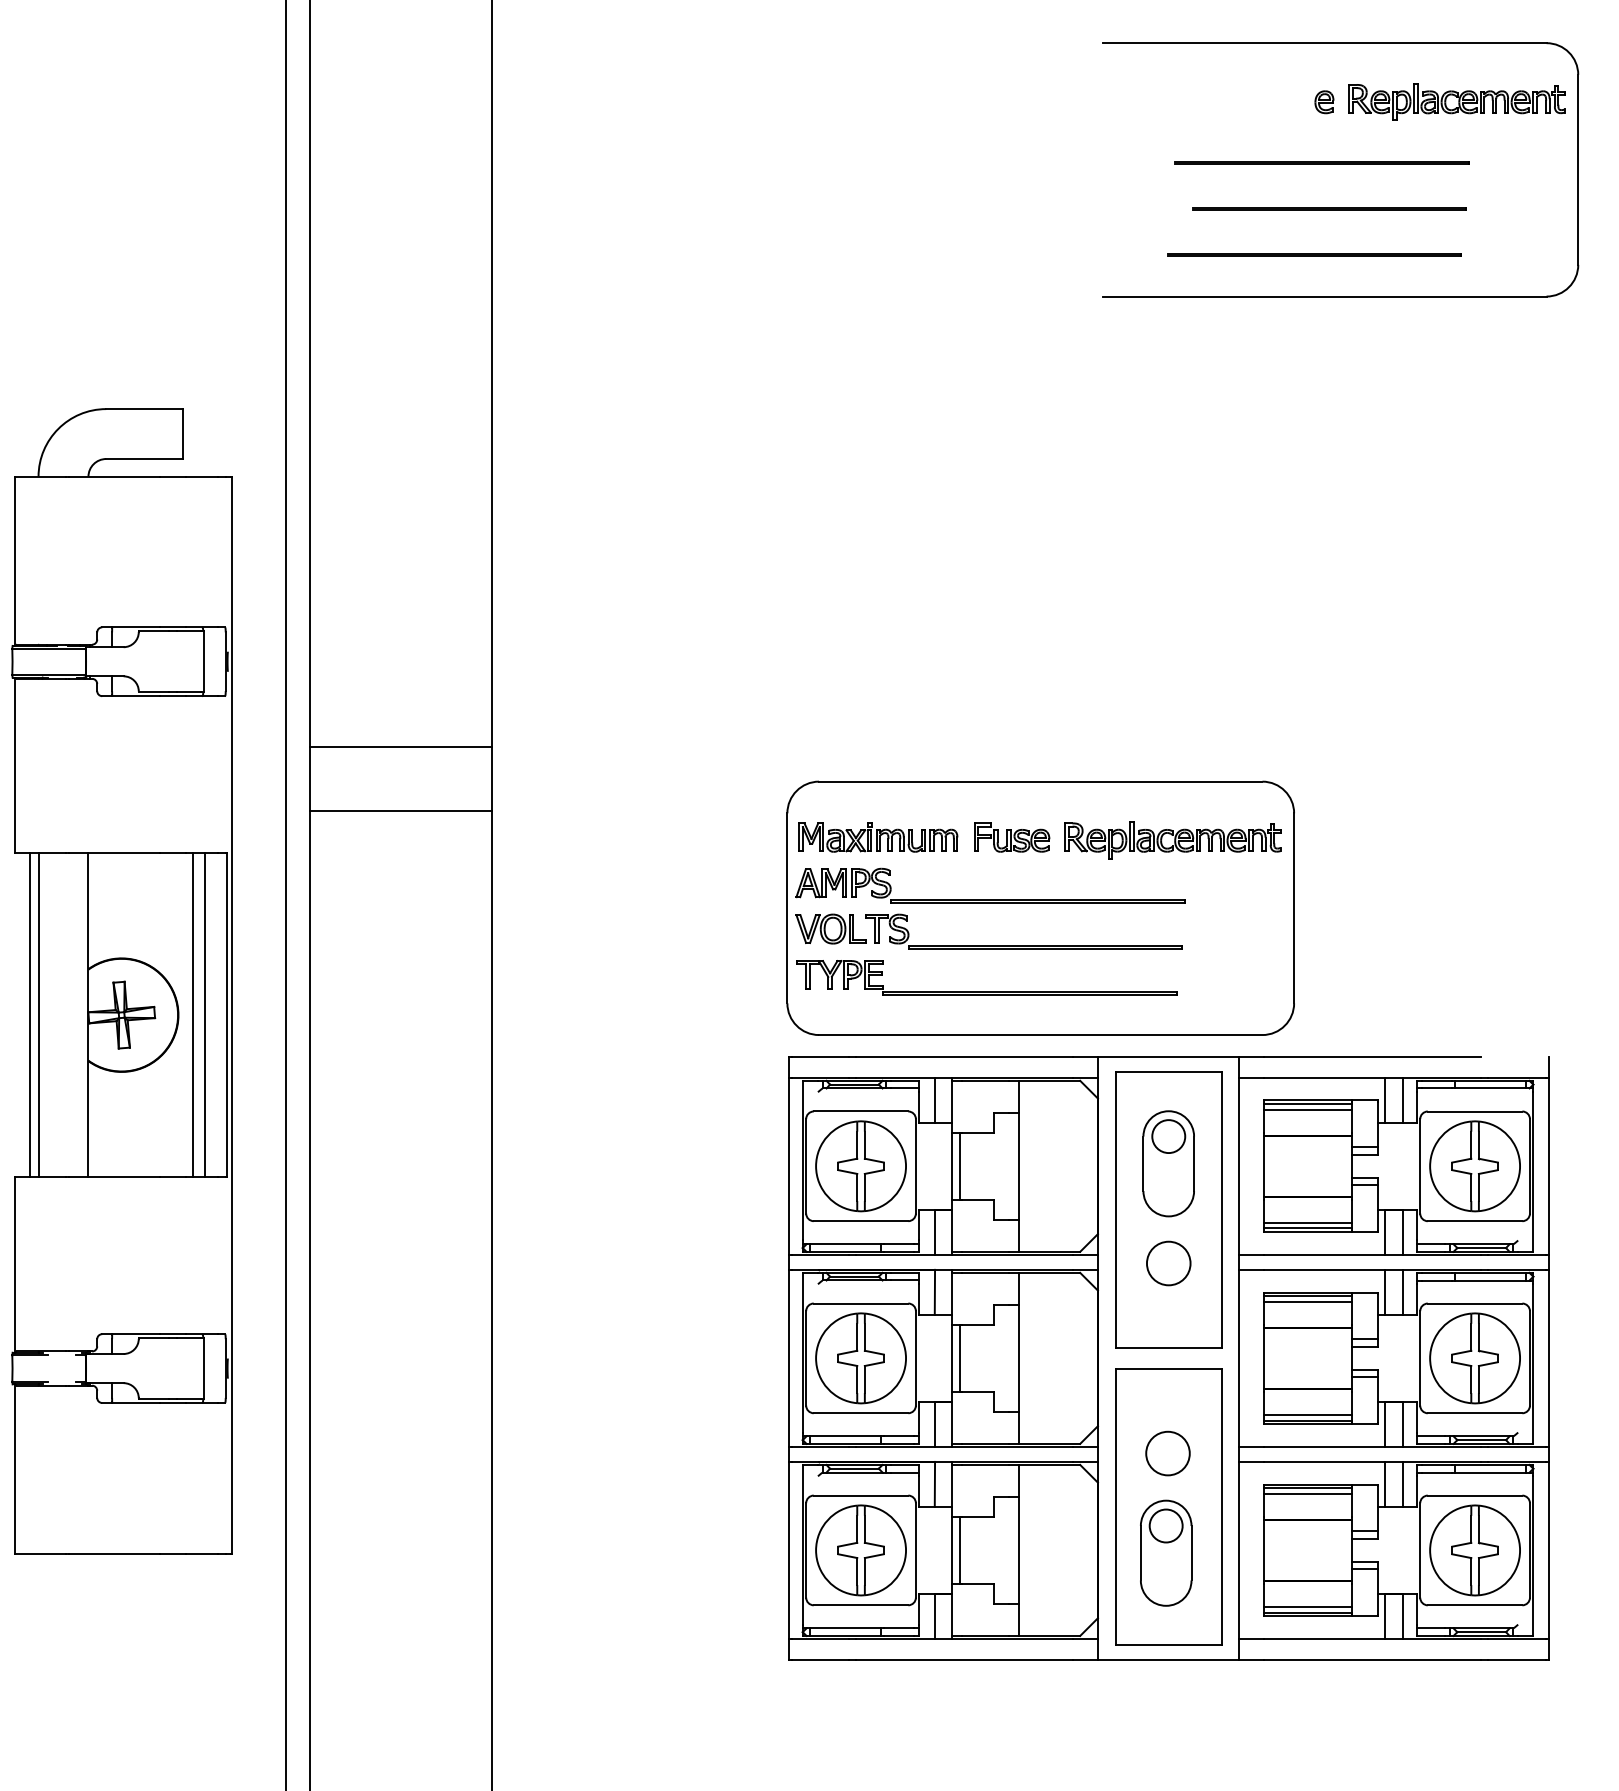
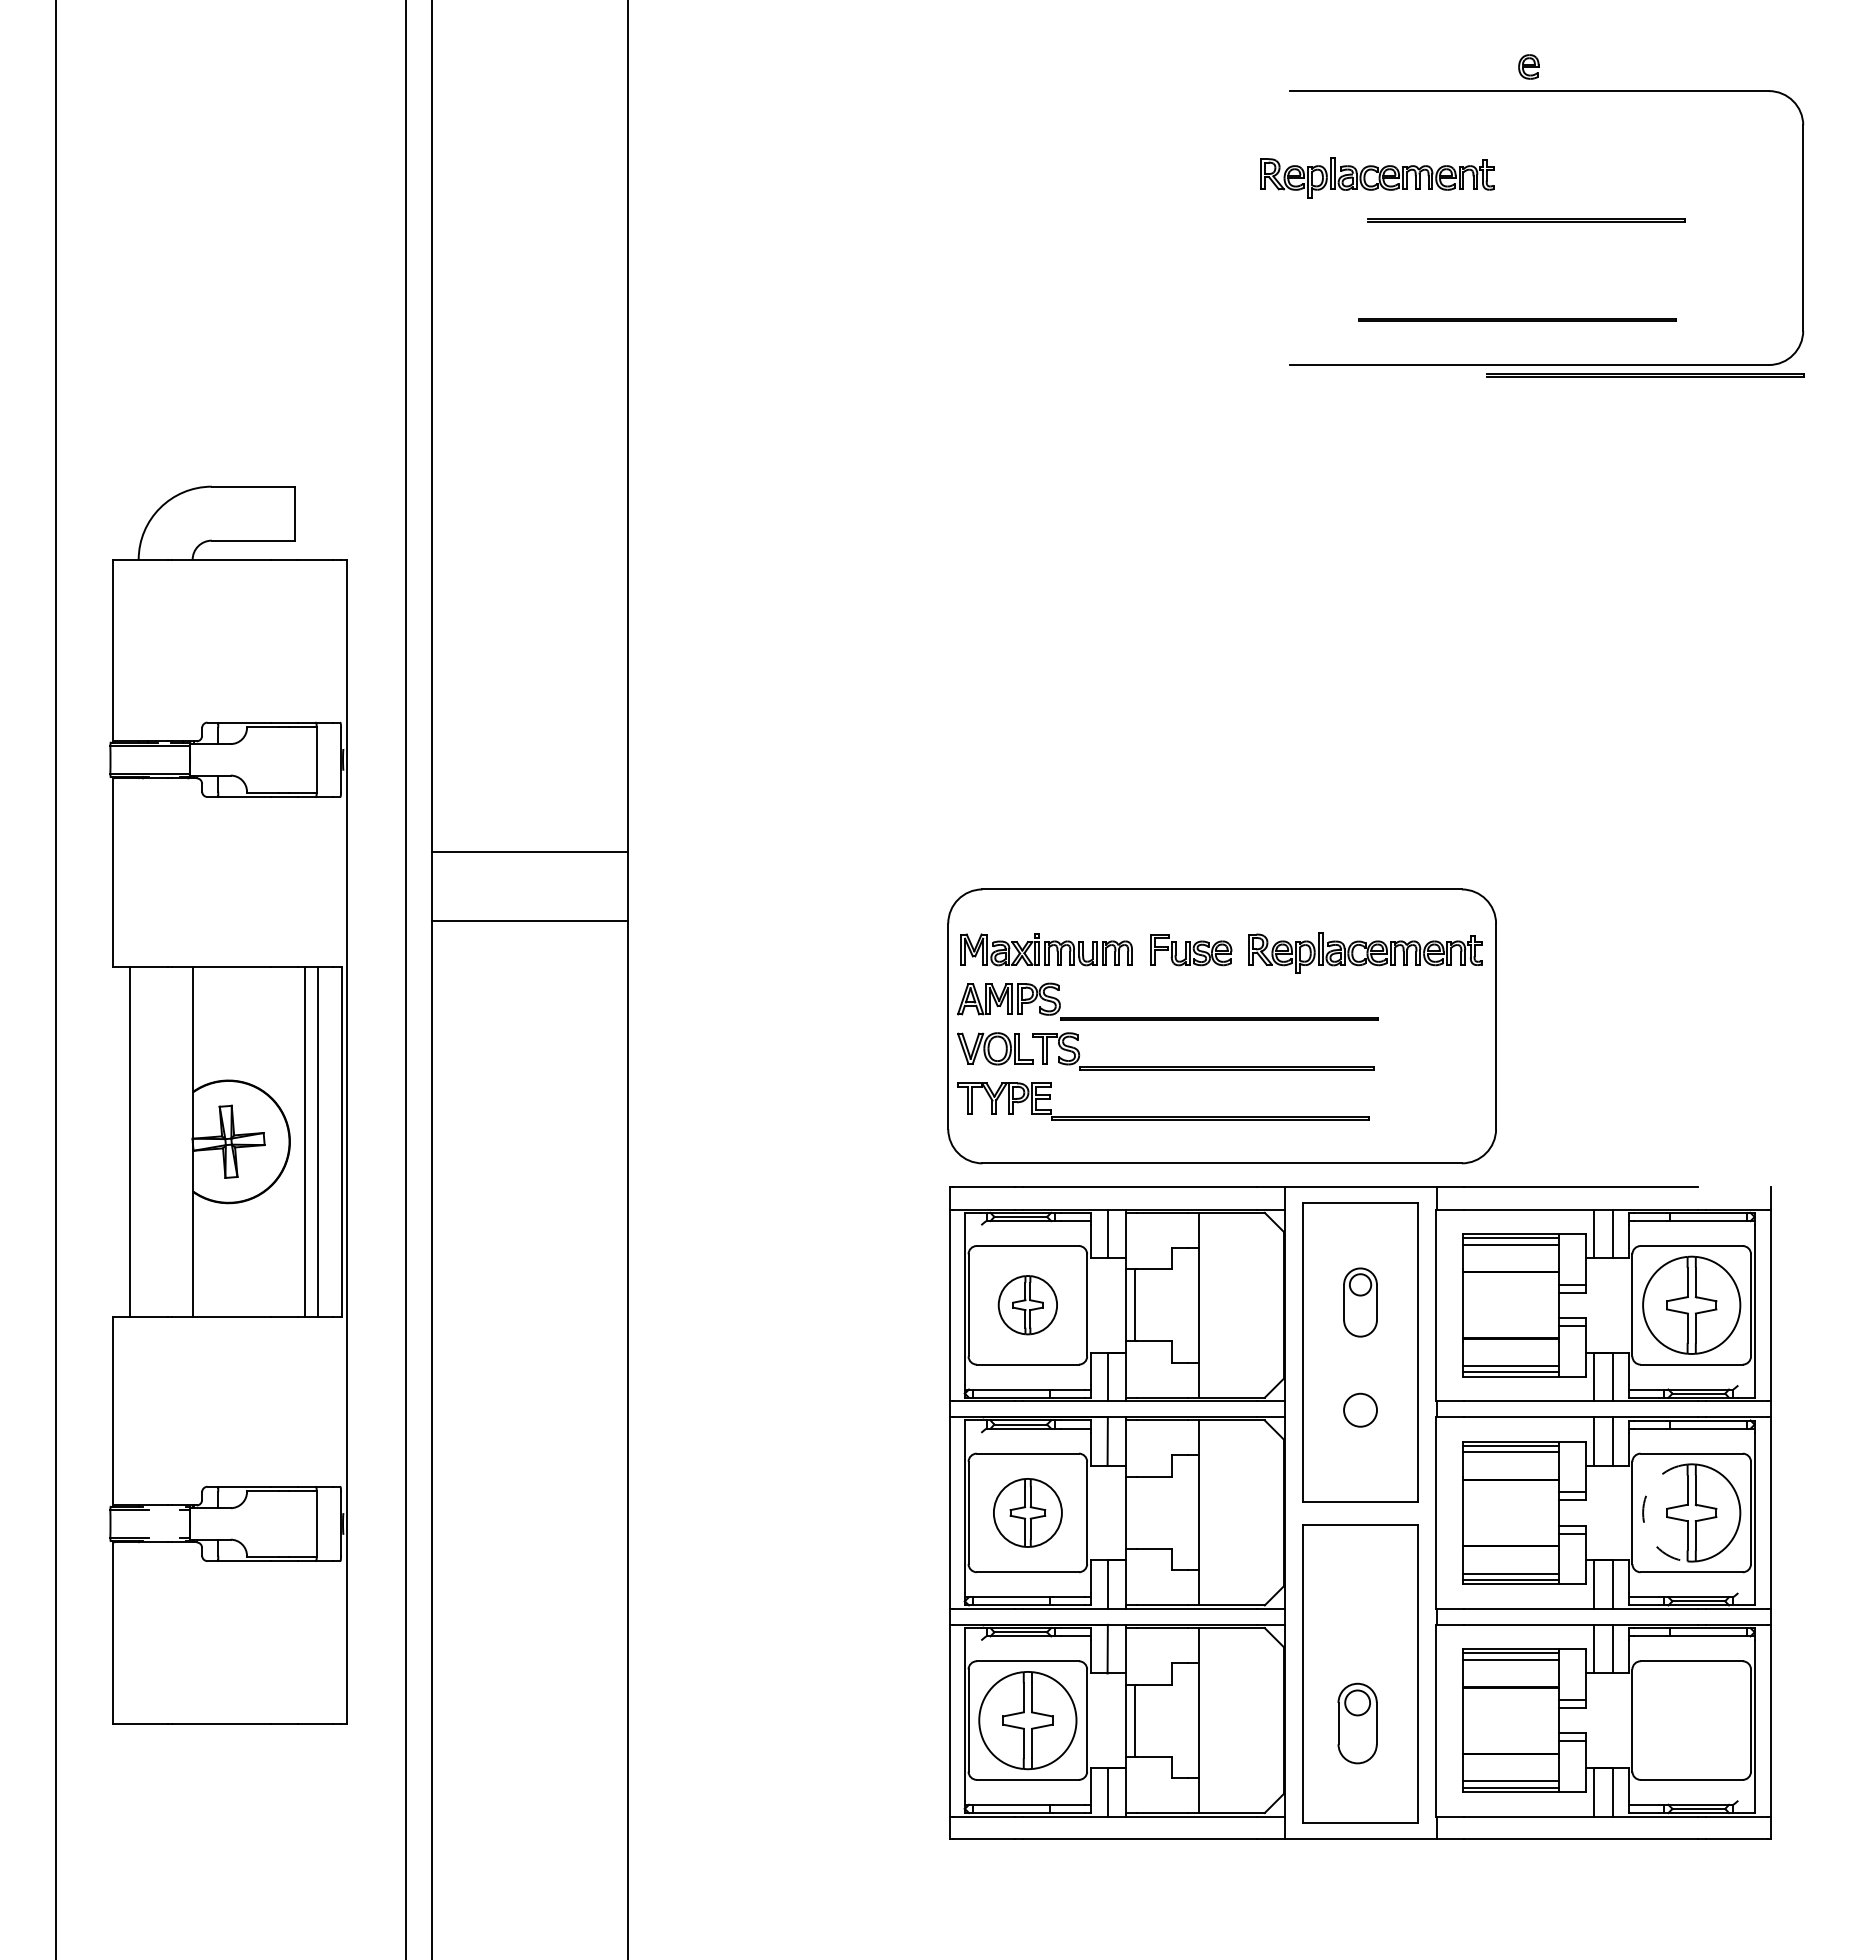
part: (1324, 101) -> (1528, 66), moved
part: (1457, 101) -> (1377, 177), moved
line: (1329, 208) -> (1534, 269), removed
line: (1432, 305) -> (1645, 374), added
line: (38, 1014) -> (138, 1141), removed
part: (1168, 1163) -> (1360, 1302), size x0.6
part: (860, 1165) -> (1027, 1304), size x0.6
circle: (1168, 1262) -> (1360, 1409), size x0.7
part: (860, 1357) -> (1027, 1512), size x0.7
line: (959, 1357) -> (1134, 1512), removed
arc: (1430, 1357) -> (1643, 1512), solid -> dashed
circle: (1167, 1453) -> (1359, 1615), removed
part: (1474, 1550) -> (1691, 1720), removed
part: (1165, 1553) -> (1357, 1723), size x0.7

